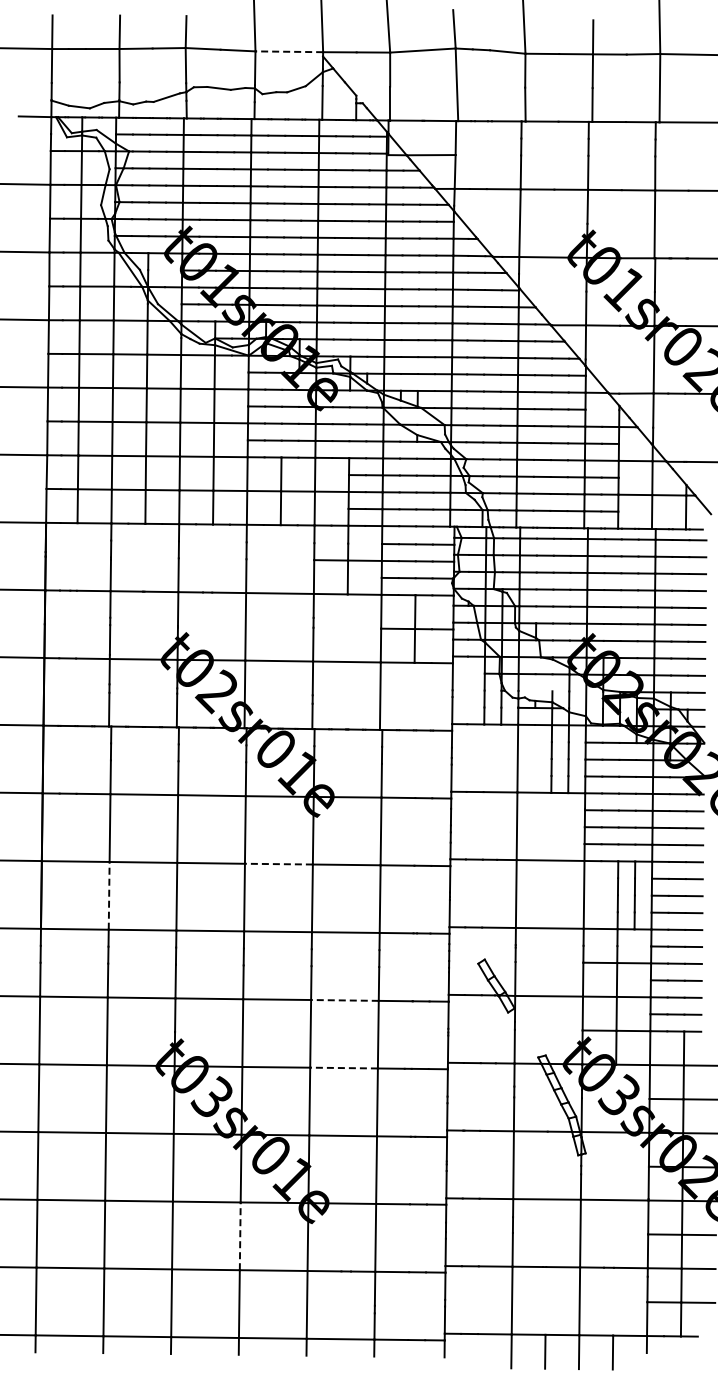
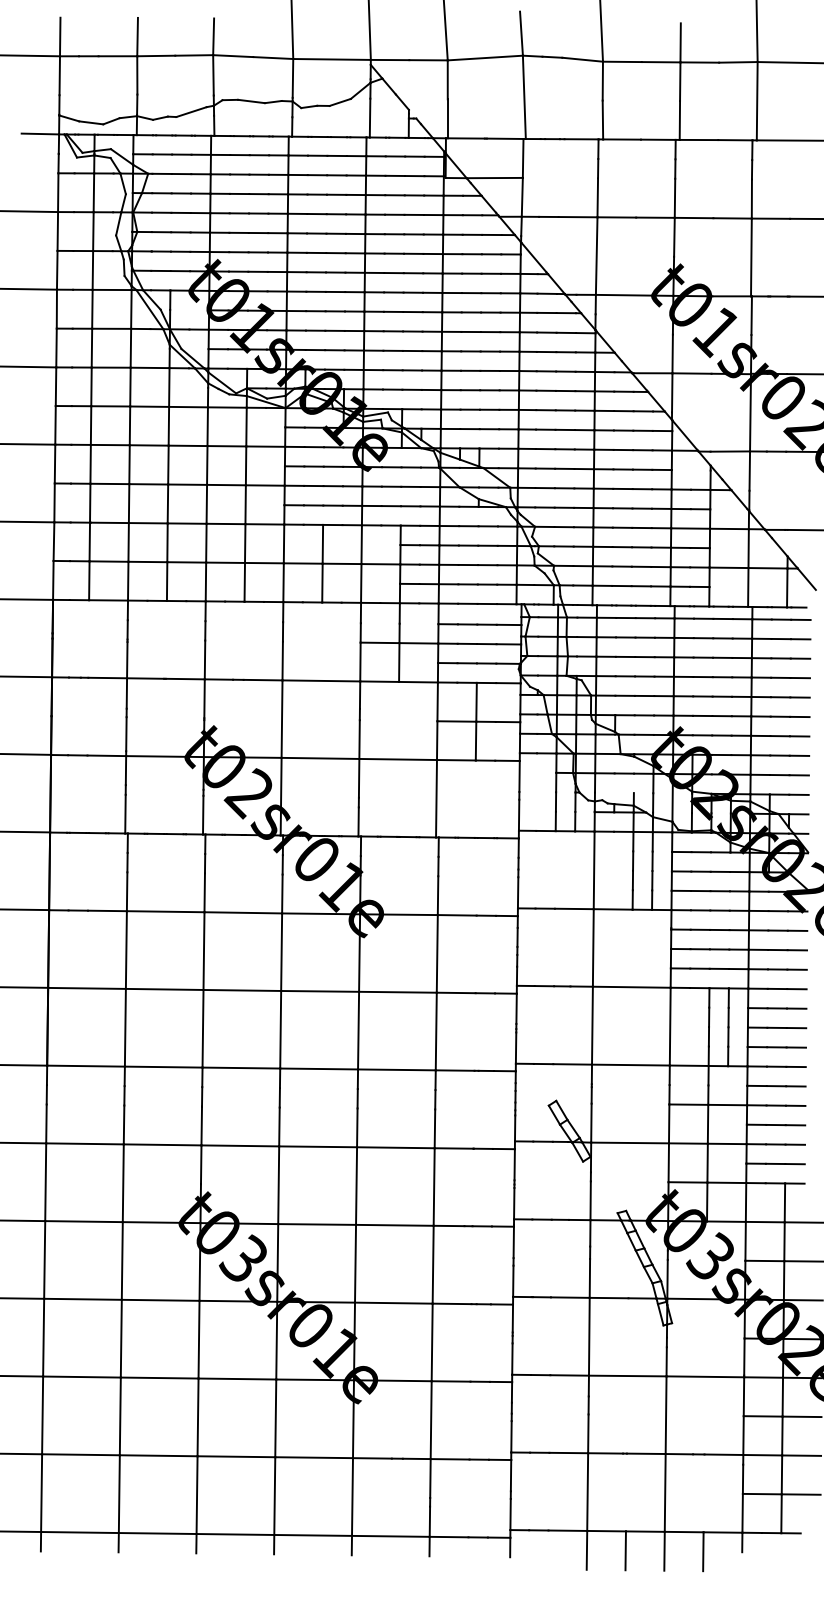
line: (289, 51) -> (332, 59), dashed -> solid
line: (278, 864) -> (319, 991), dashed -> solid
line: (109, 895) -> (125, 1027), dashed -> solid
line: (344, 1000) -> (395, 1147), dashed -> solid
line: (344, 1068) -> (395, 1225), dashed -> solid
line: (240, 1236) -> (276, 1418), dashed -> solid

